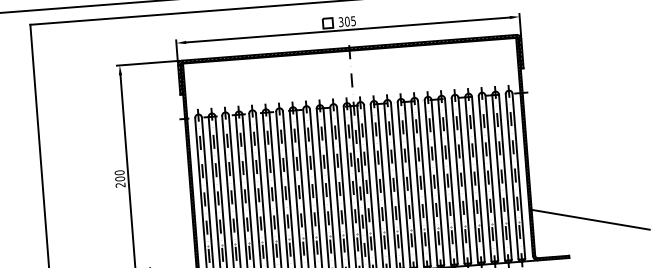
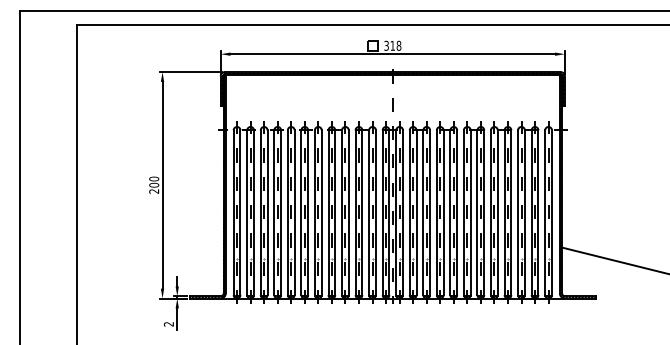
text: (350, 21) -> (395, 45), 305 -> 318

